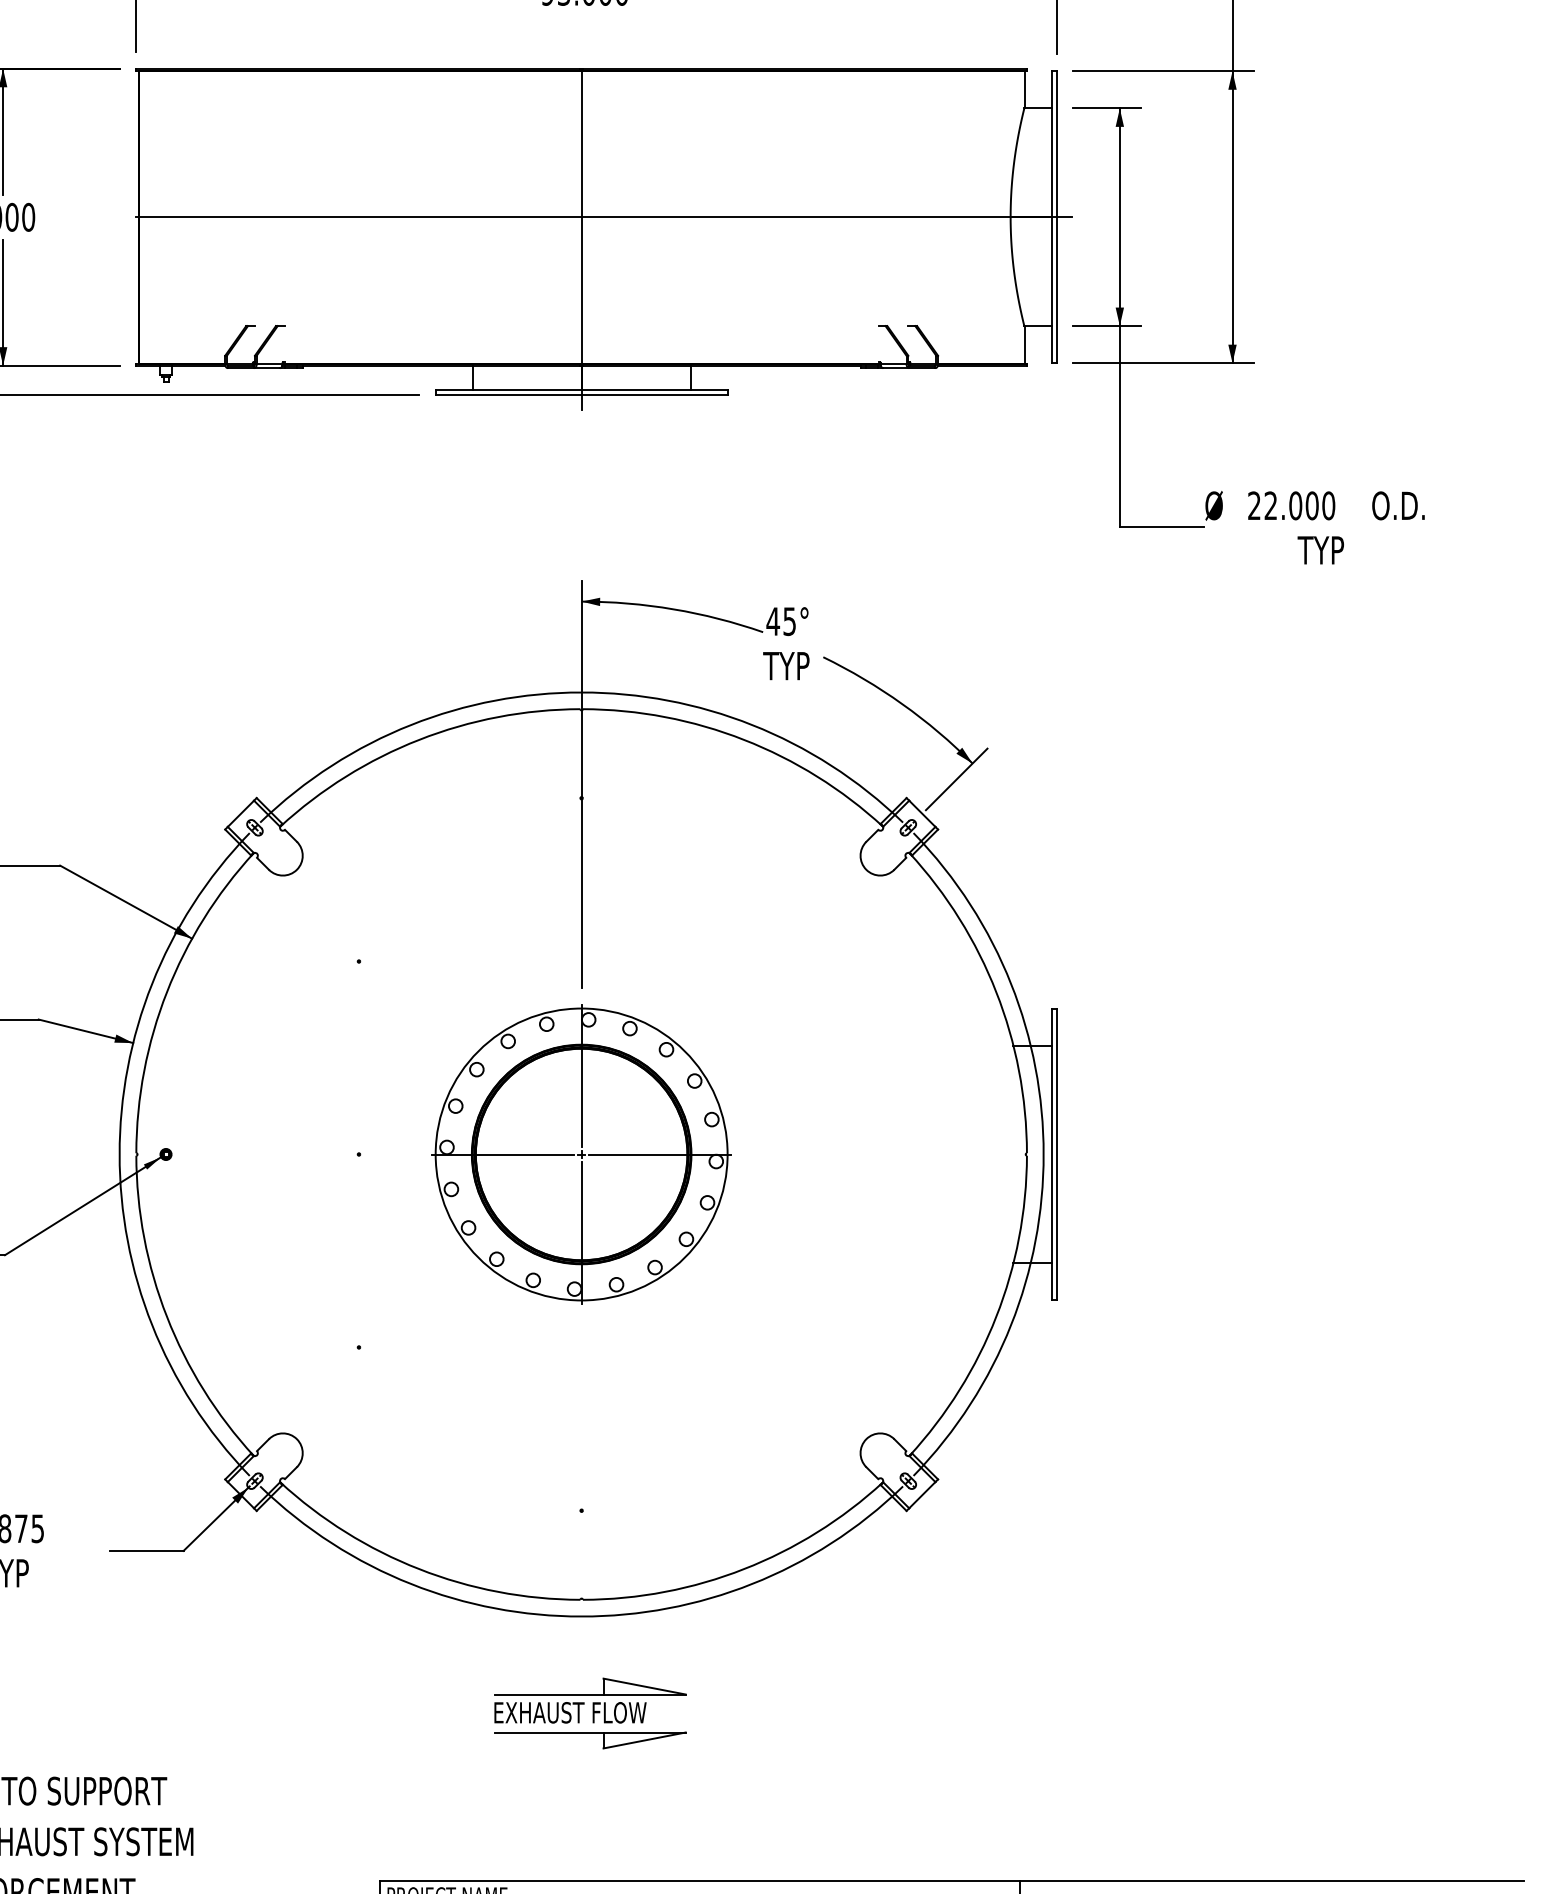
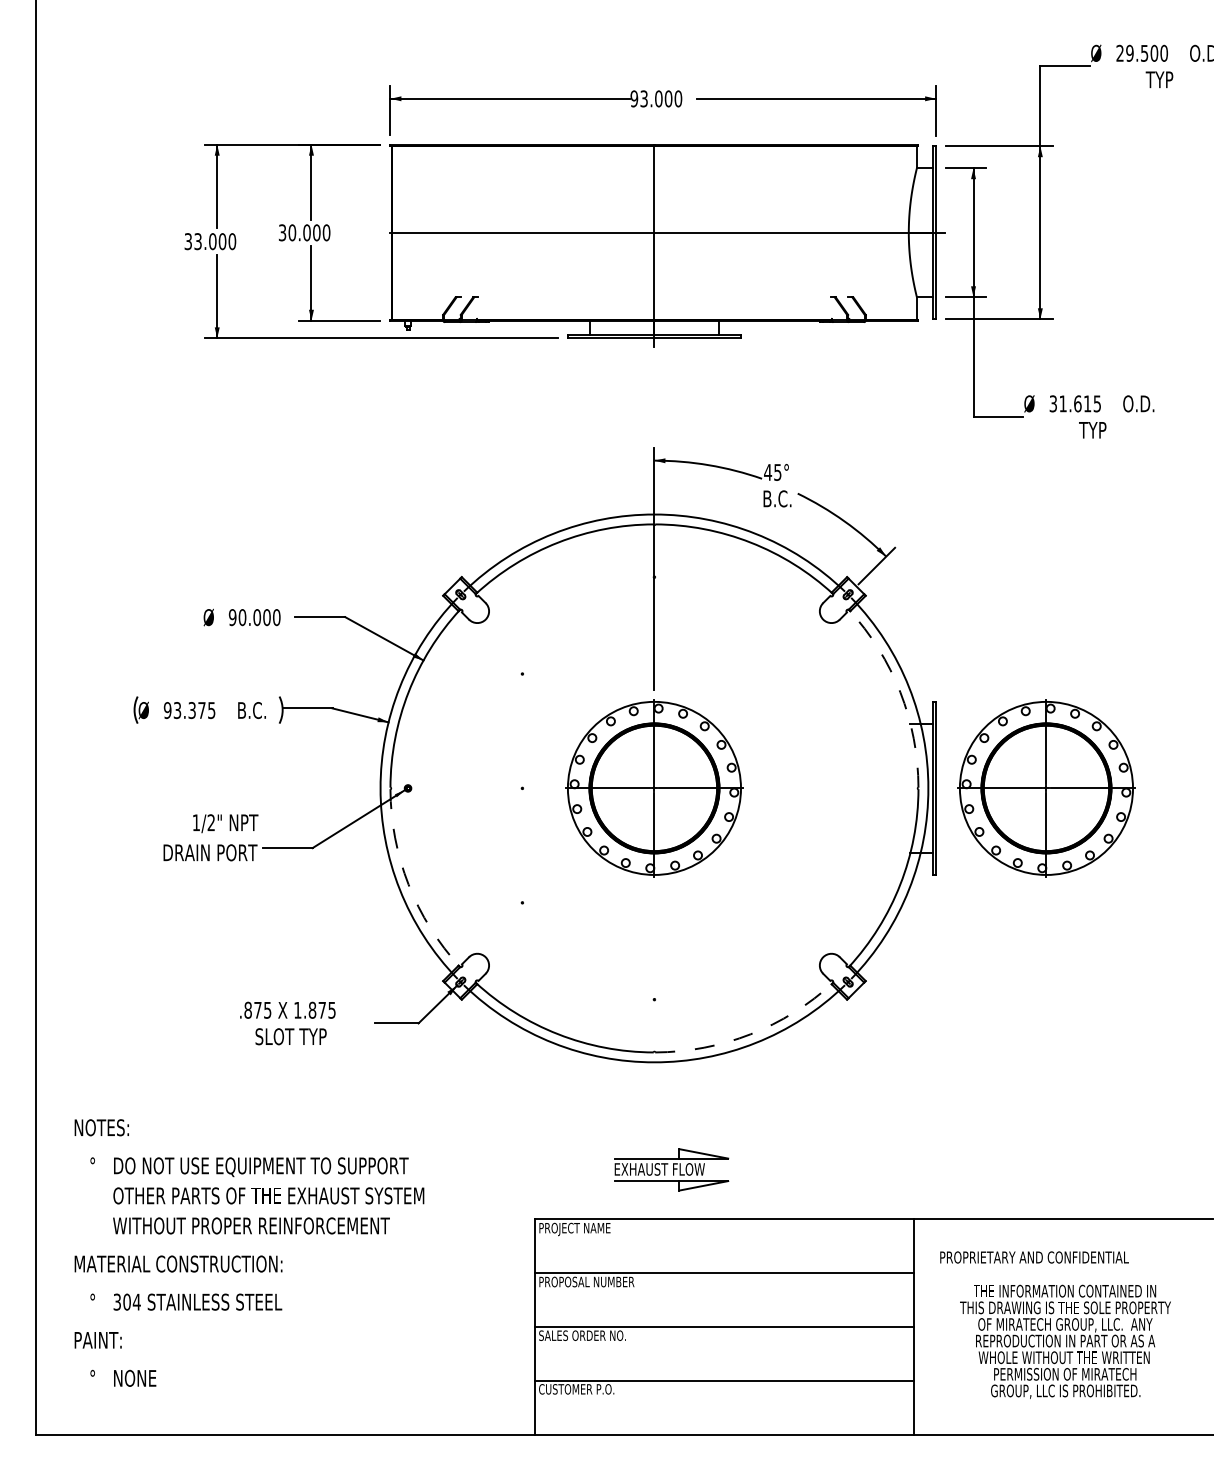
text: (1291, 505) -> (1075, 403), 22.000 -> 31.615
text: (787, 665) -> (776, 498), TYP -> B.C.
arc: (996, 992) -> (900, 692), solid -> dashed
part: (1242, 1154) -> (1046, 788), added
arc: (166, 1316) -> (408, 884), solid -> dashed
arc: (743, 1569) -> (750, 1034), solid -> dashed
part: (590, 1712) -> (671, 1169), moved

